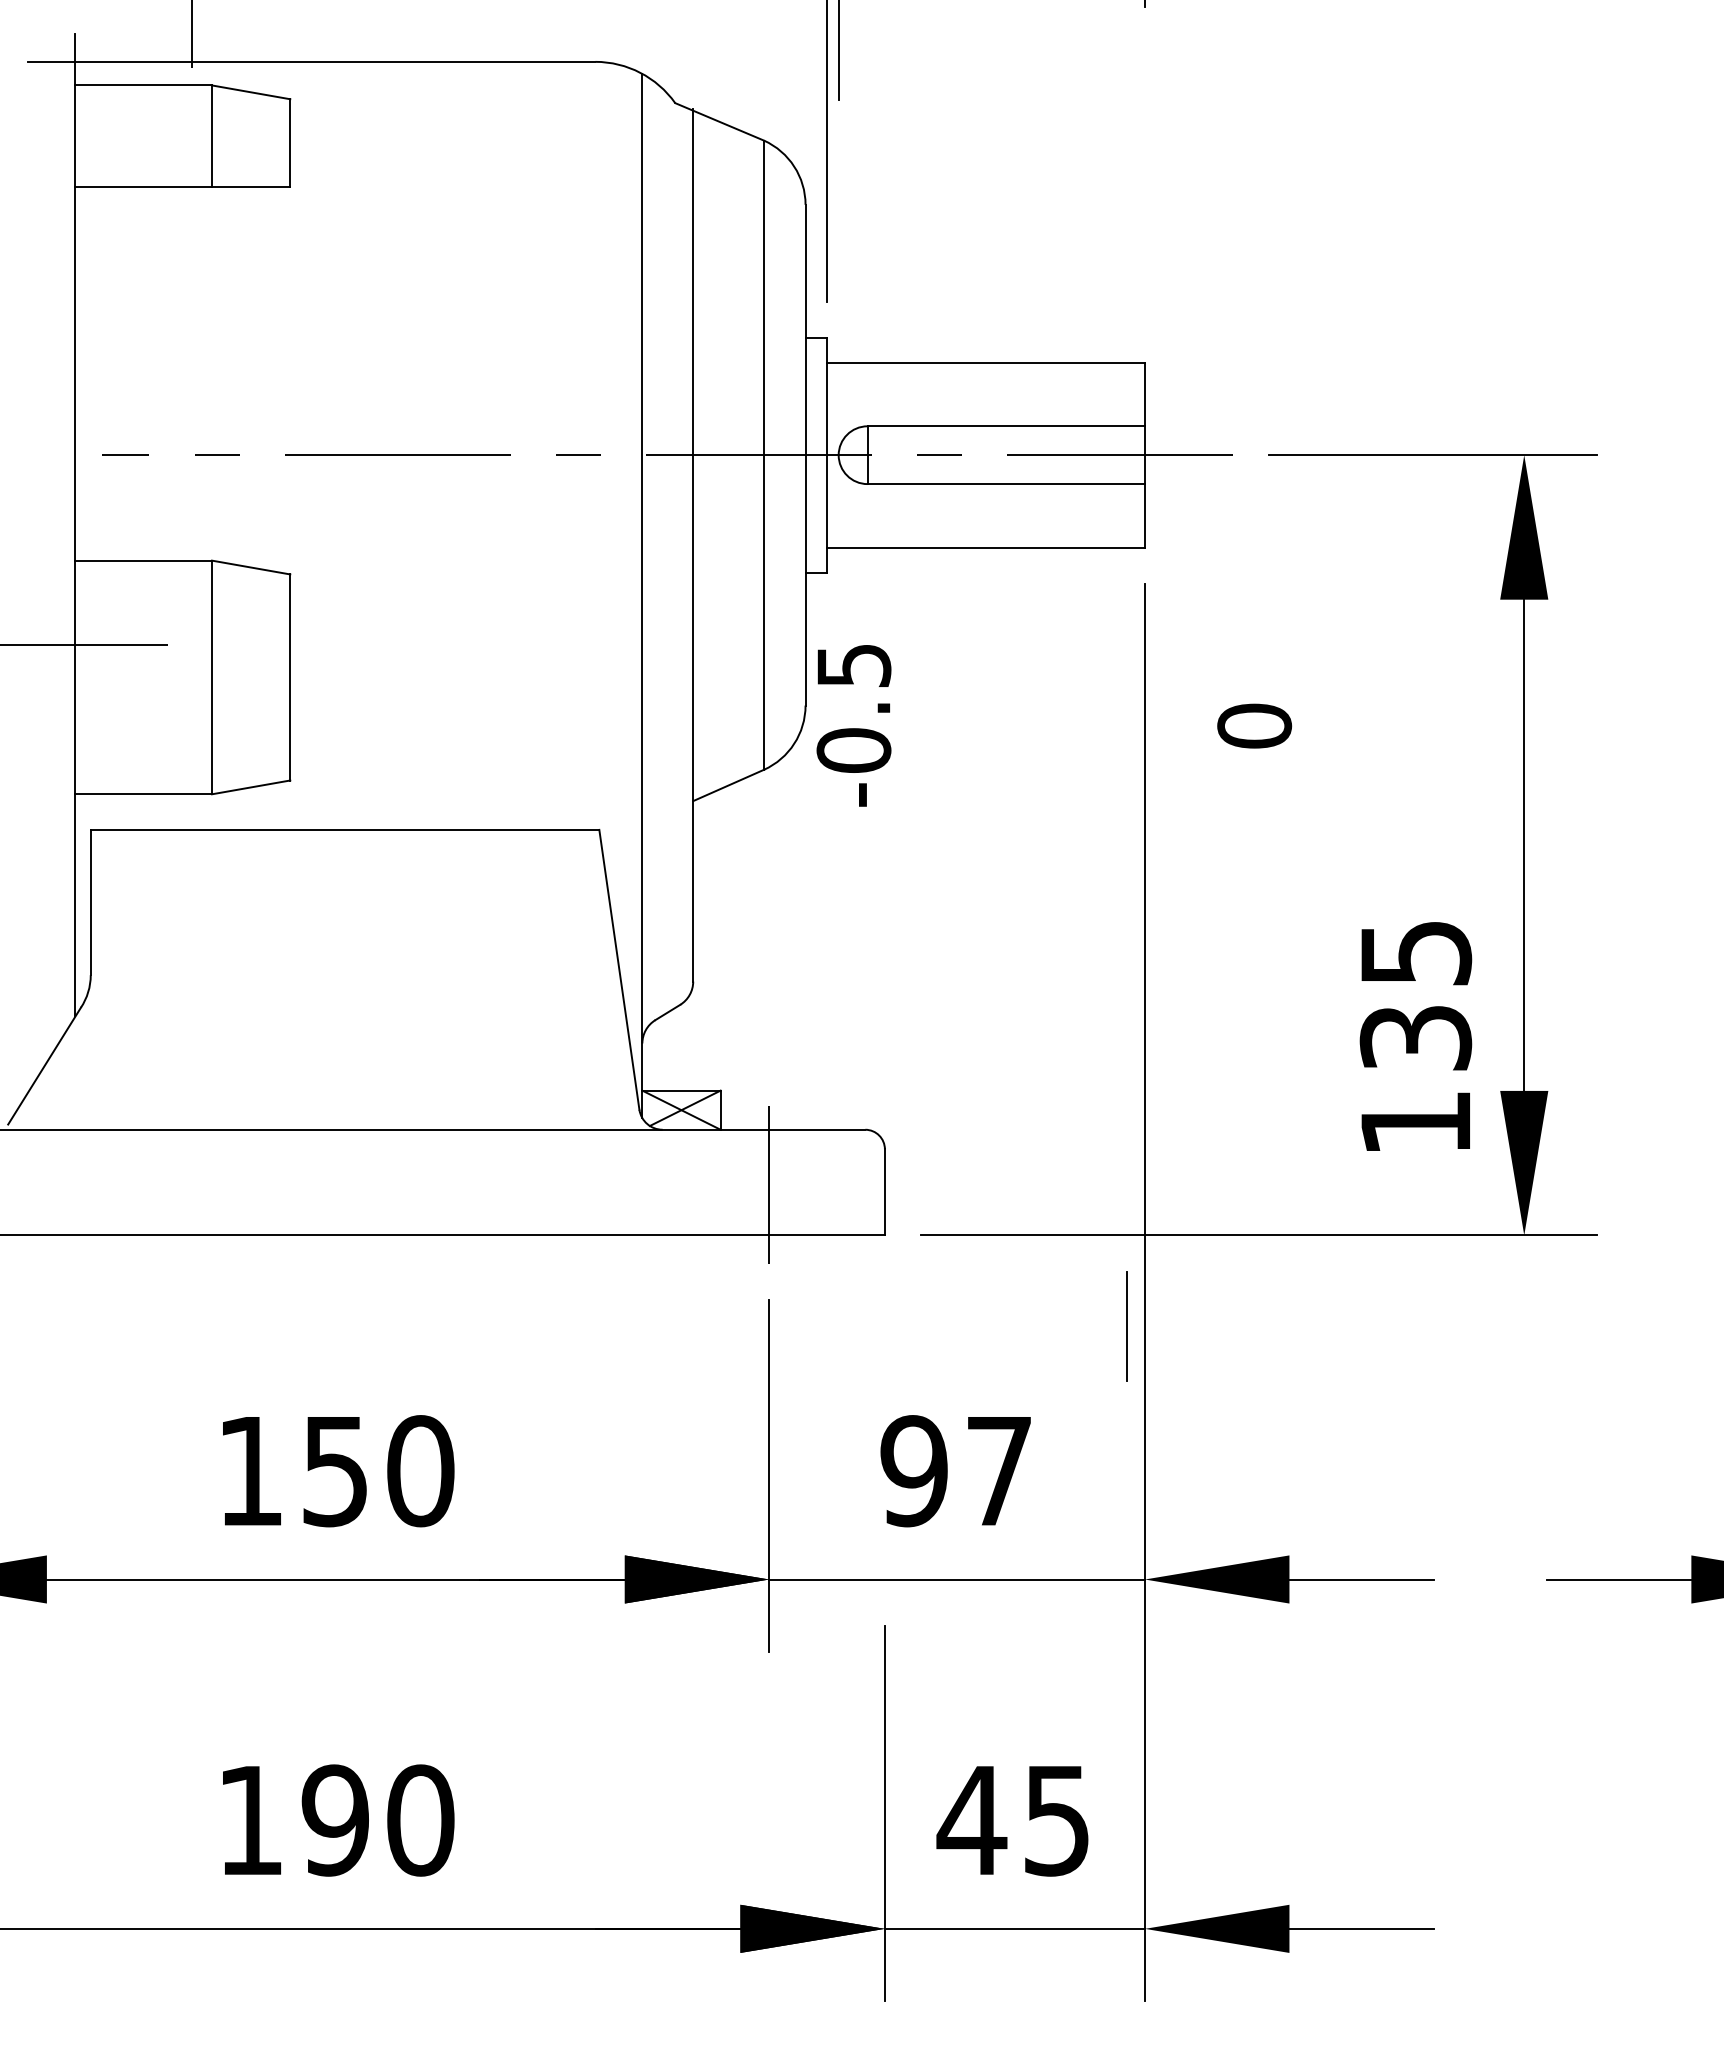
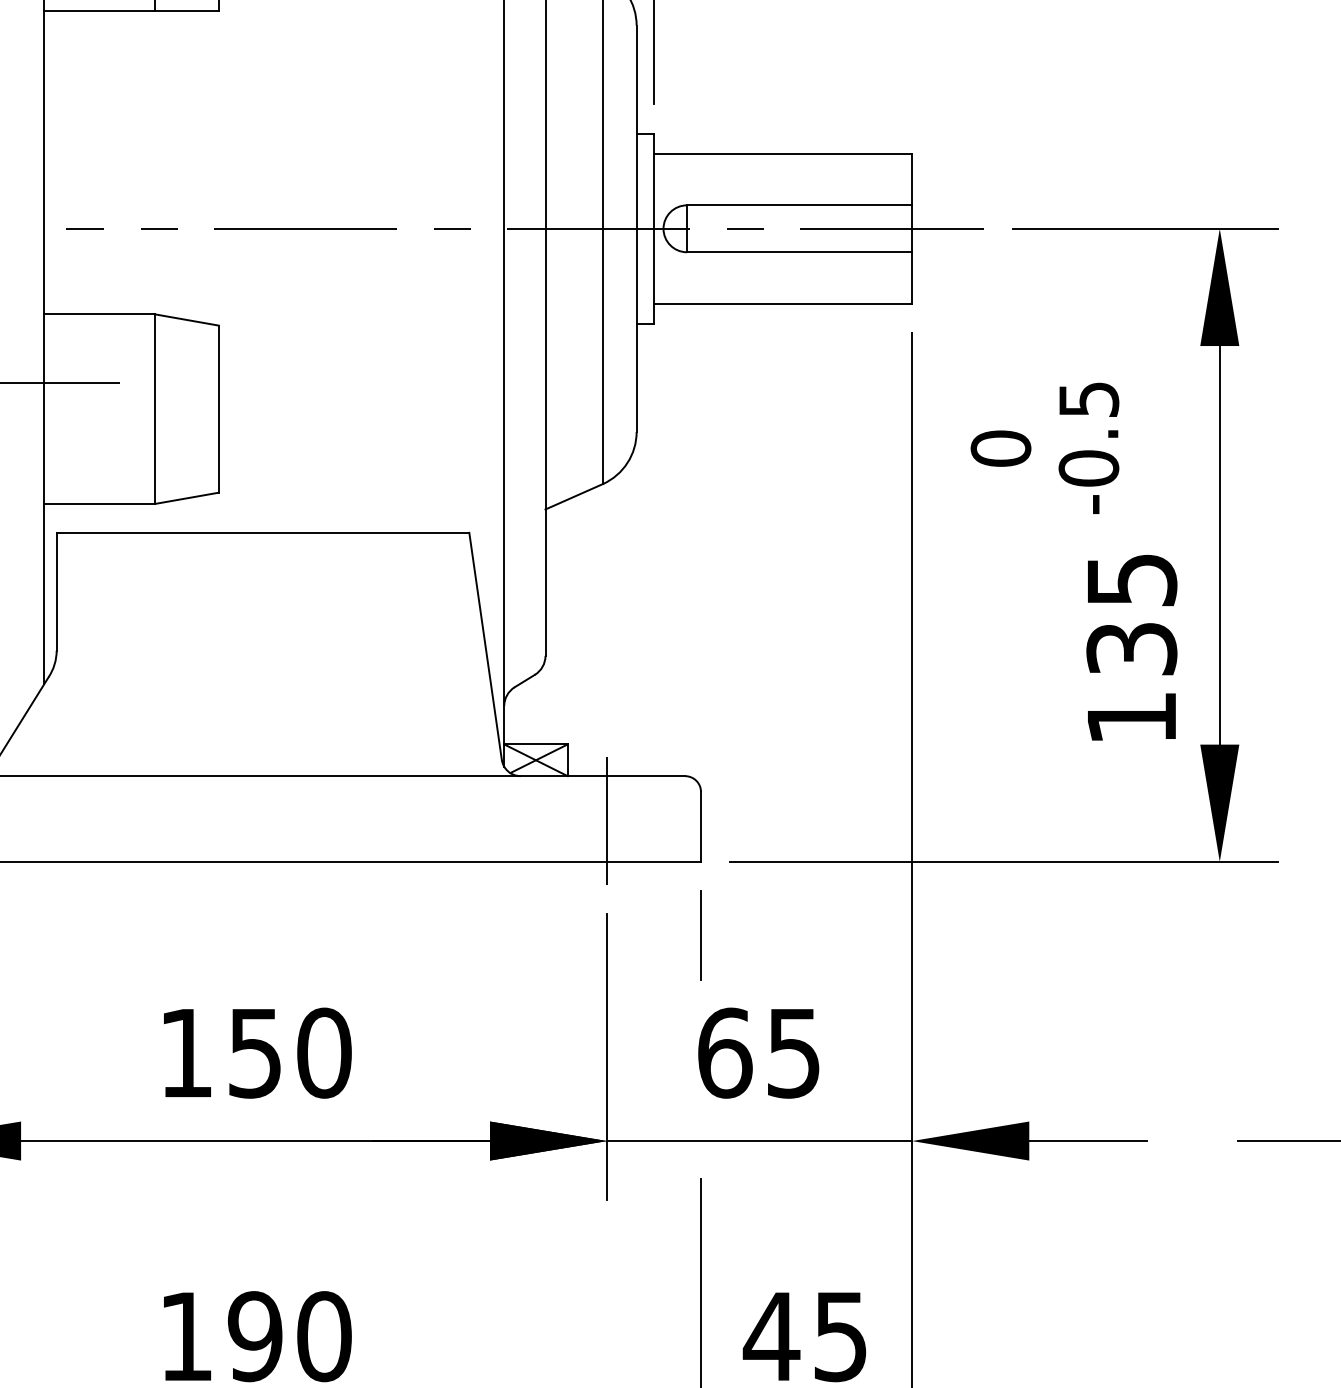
text: (853, 725) -> (1088, 448), moved
text: (1415, 1036) -> (1131, 647), moved
line: (1126, 1326) -> (700, 935), moved
text: (955, 1471) -> (758, 1053), 97 -> 65

